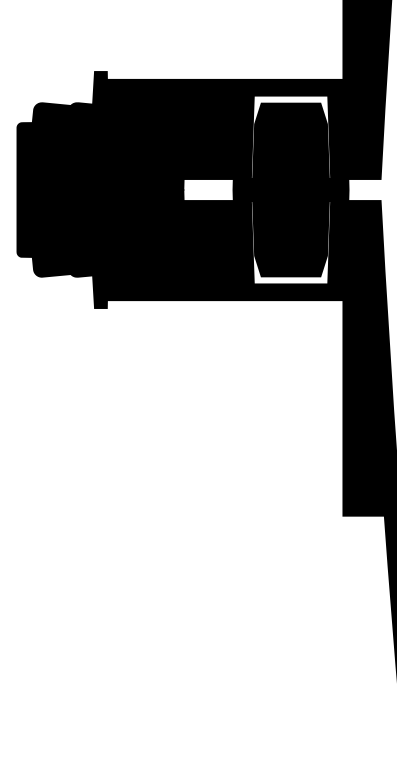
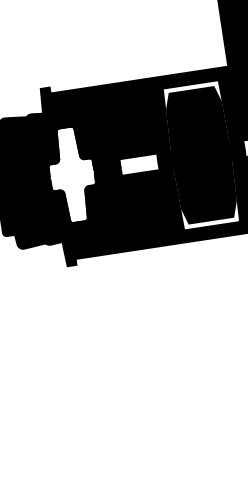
fill: (118, 189) -> (71, 174), removed

